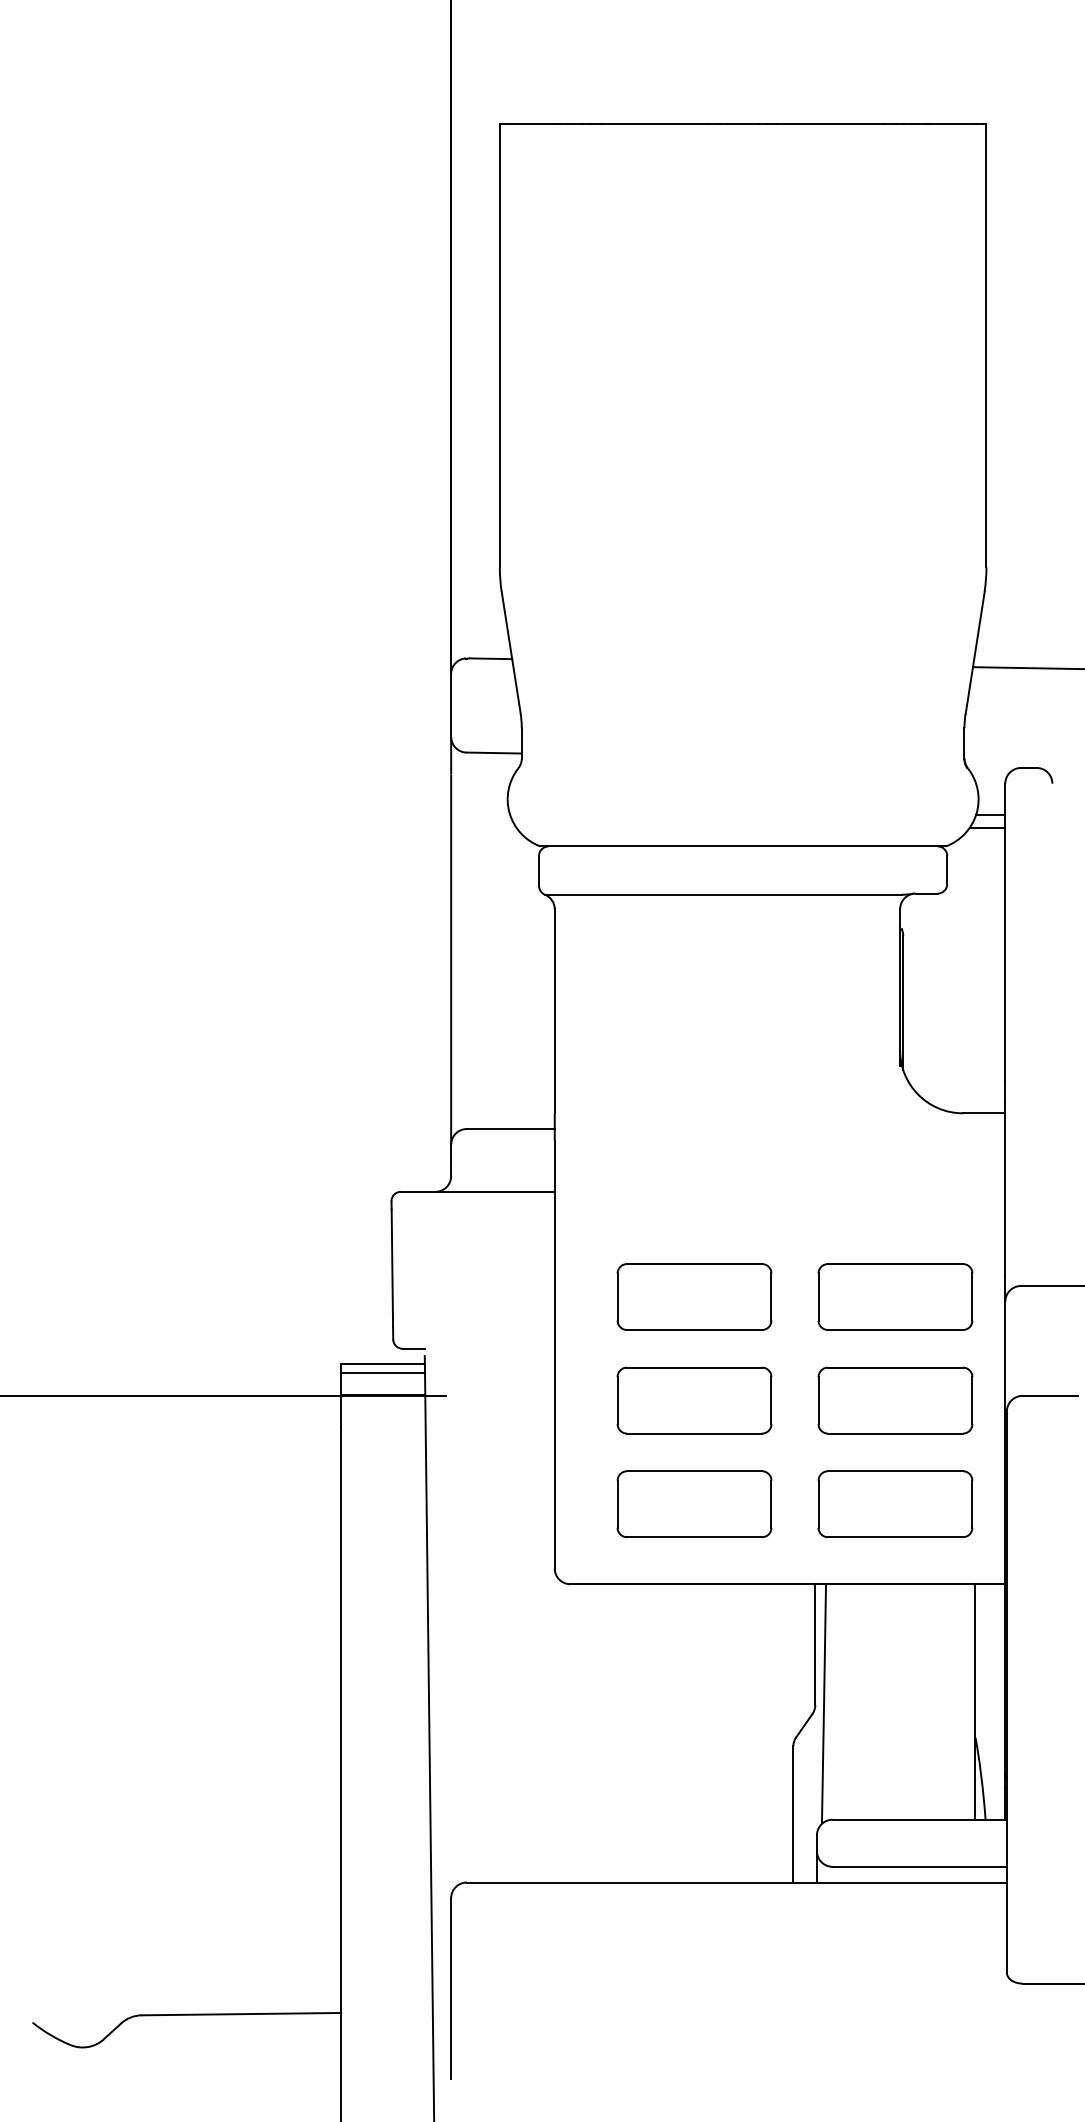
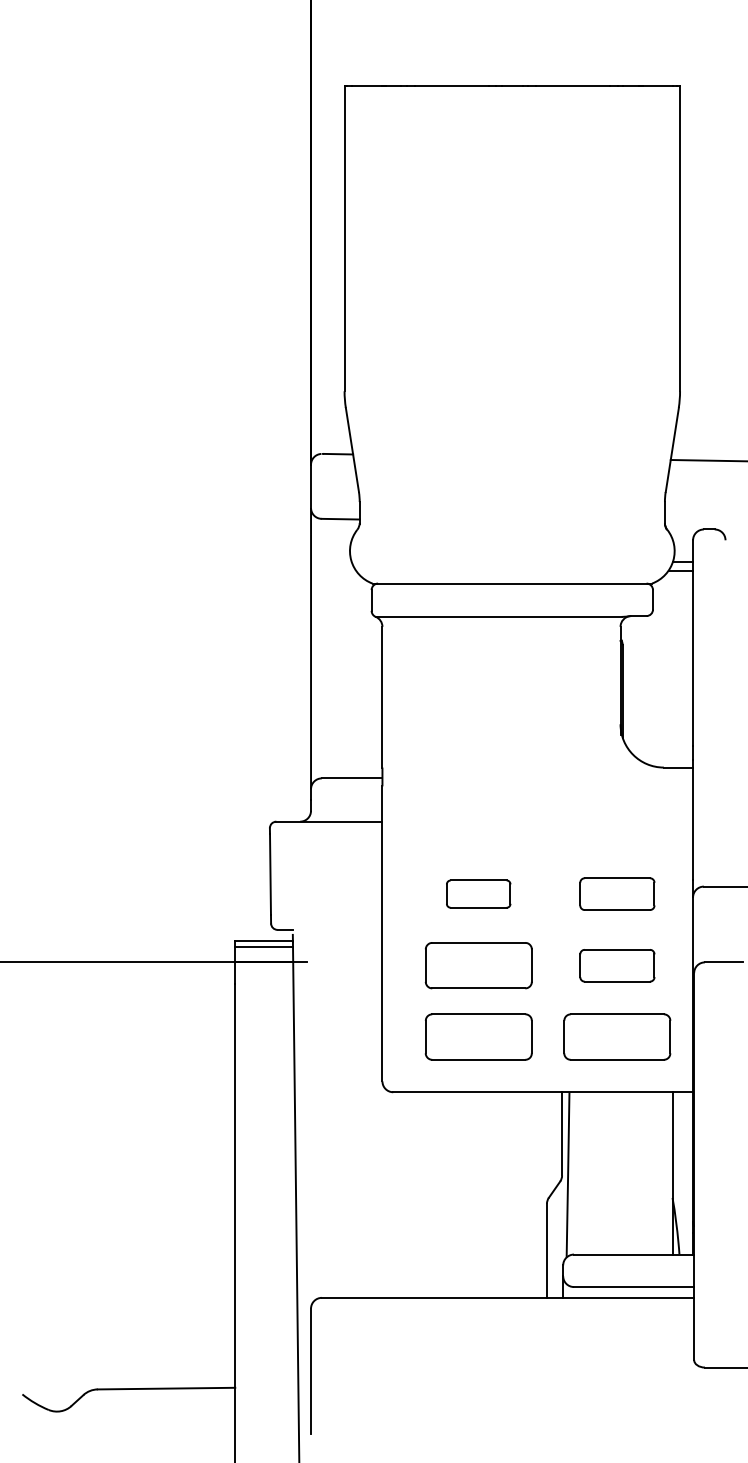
part: (694, 1295) -> (478, 893), size x0.6
part: (895, 1295) -> (617, 893), size x0.7
part: (895, 1400) -> (617, 965), size x0.7

